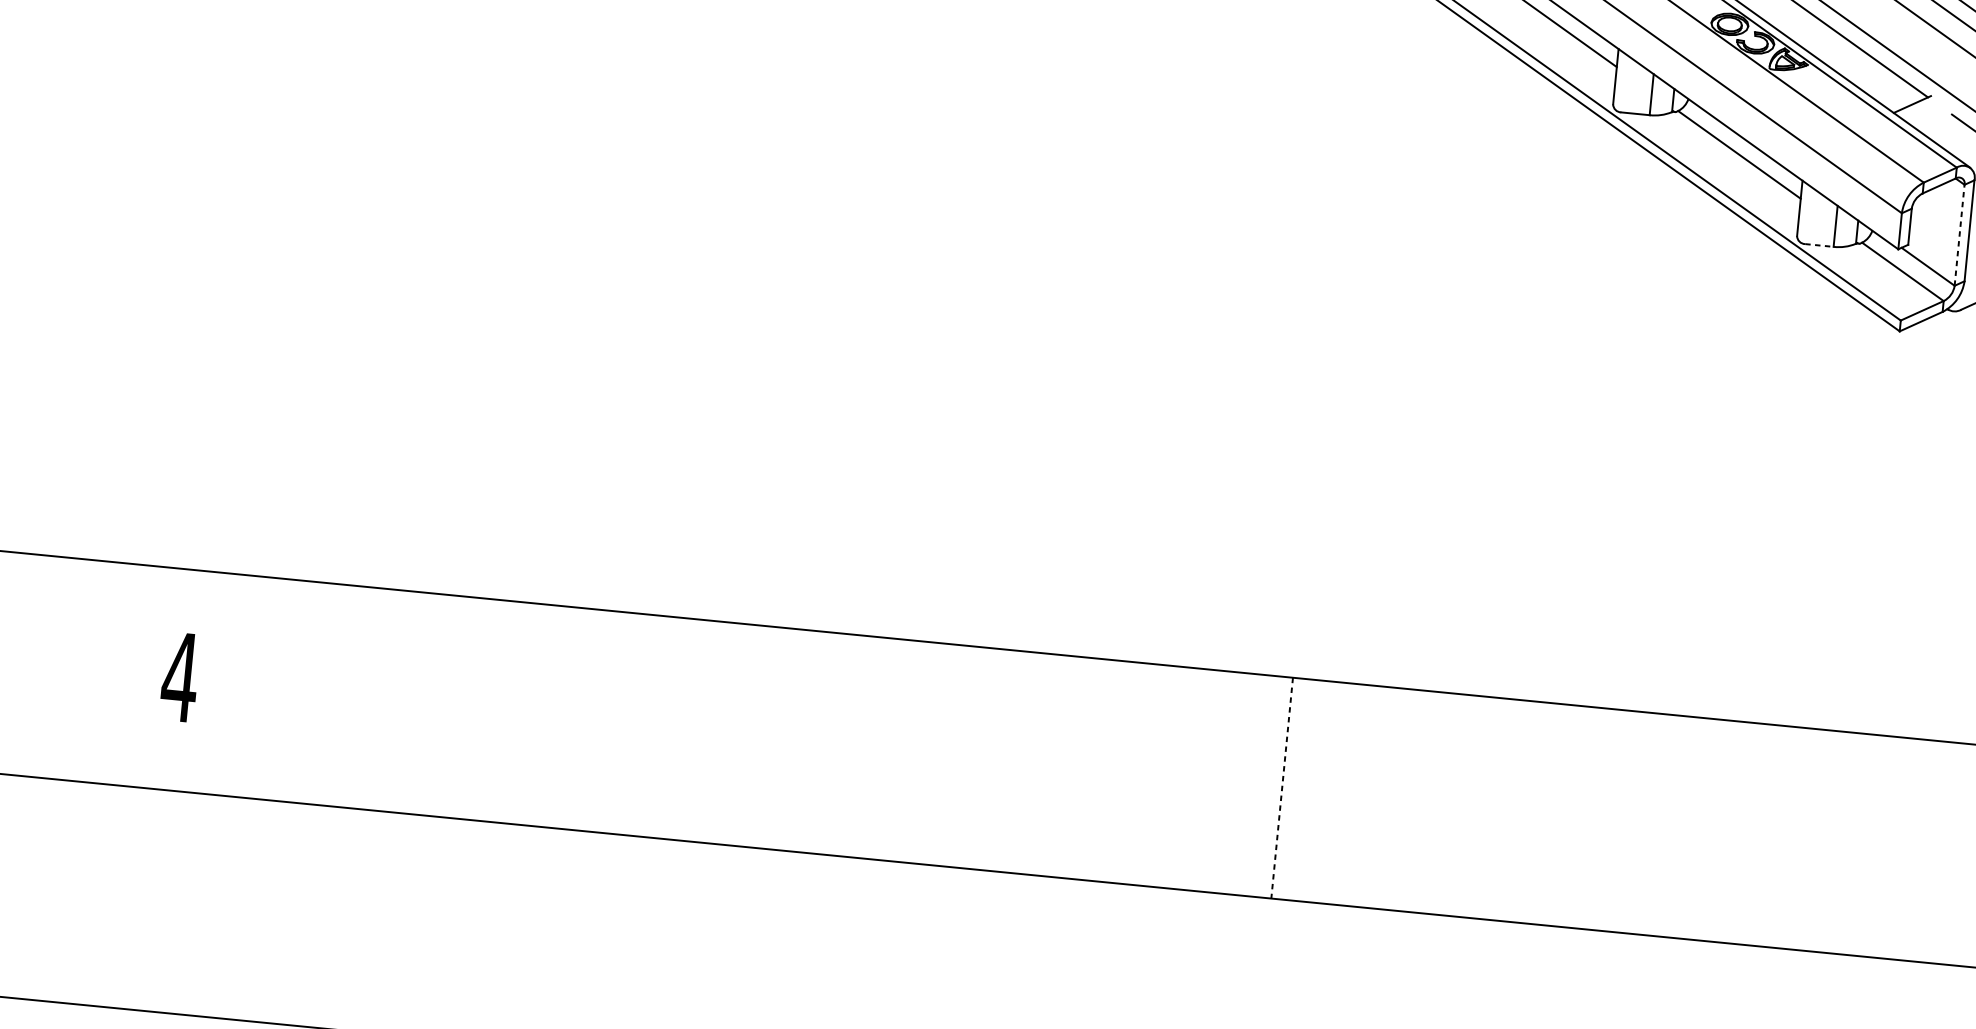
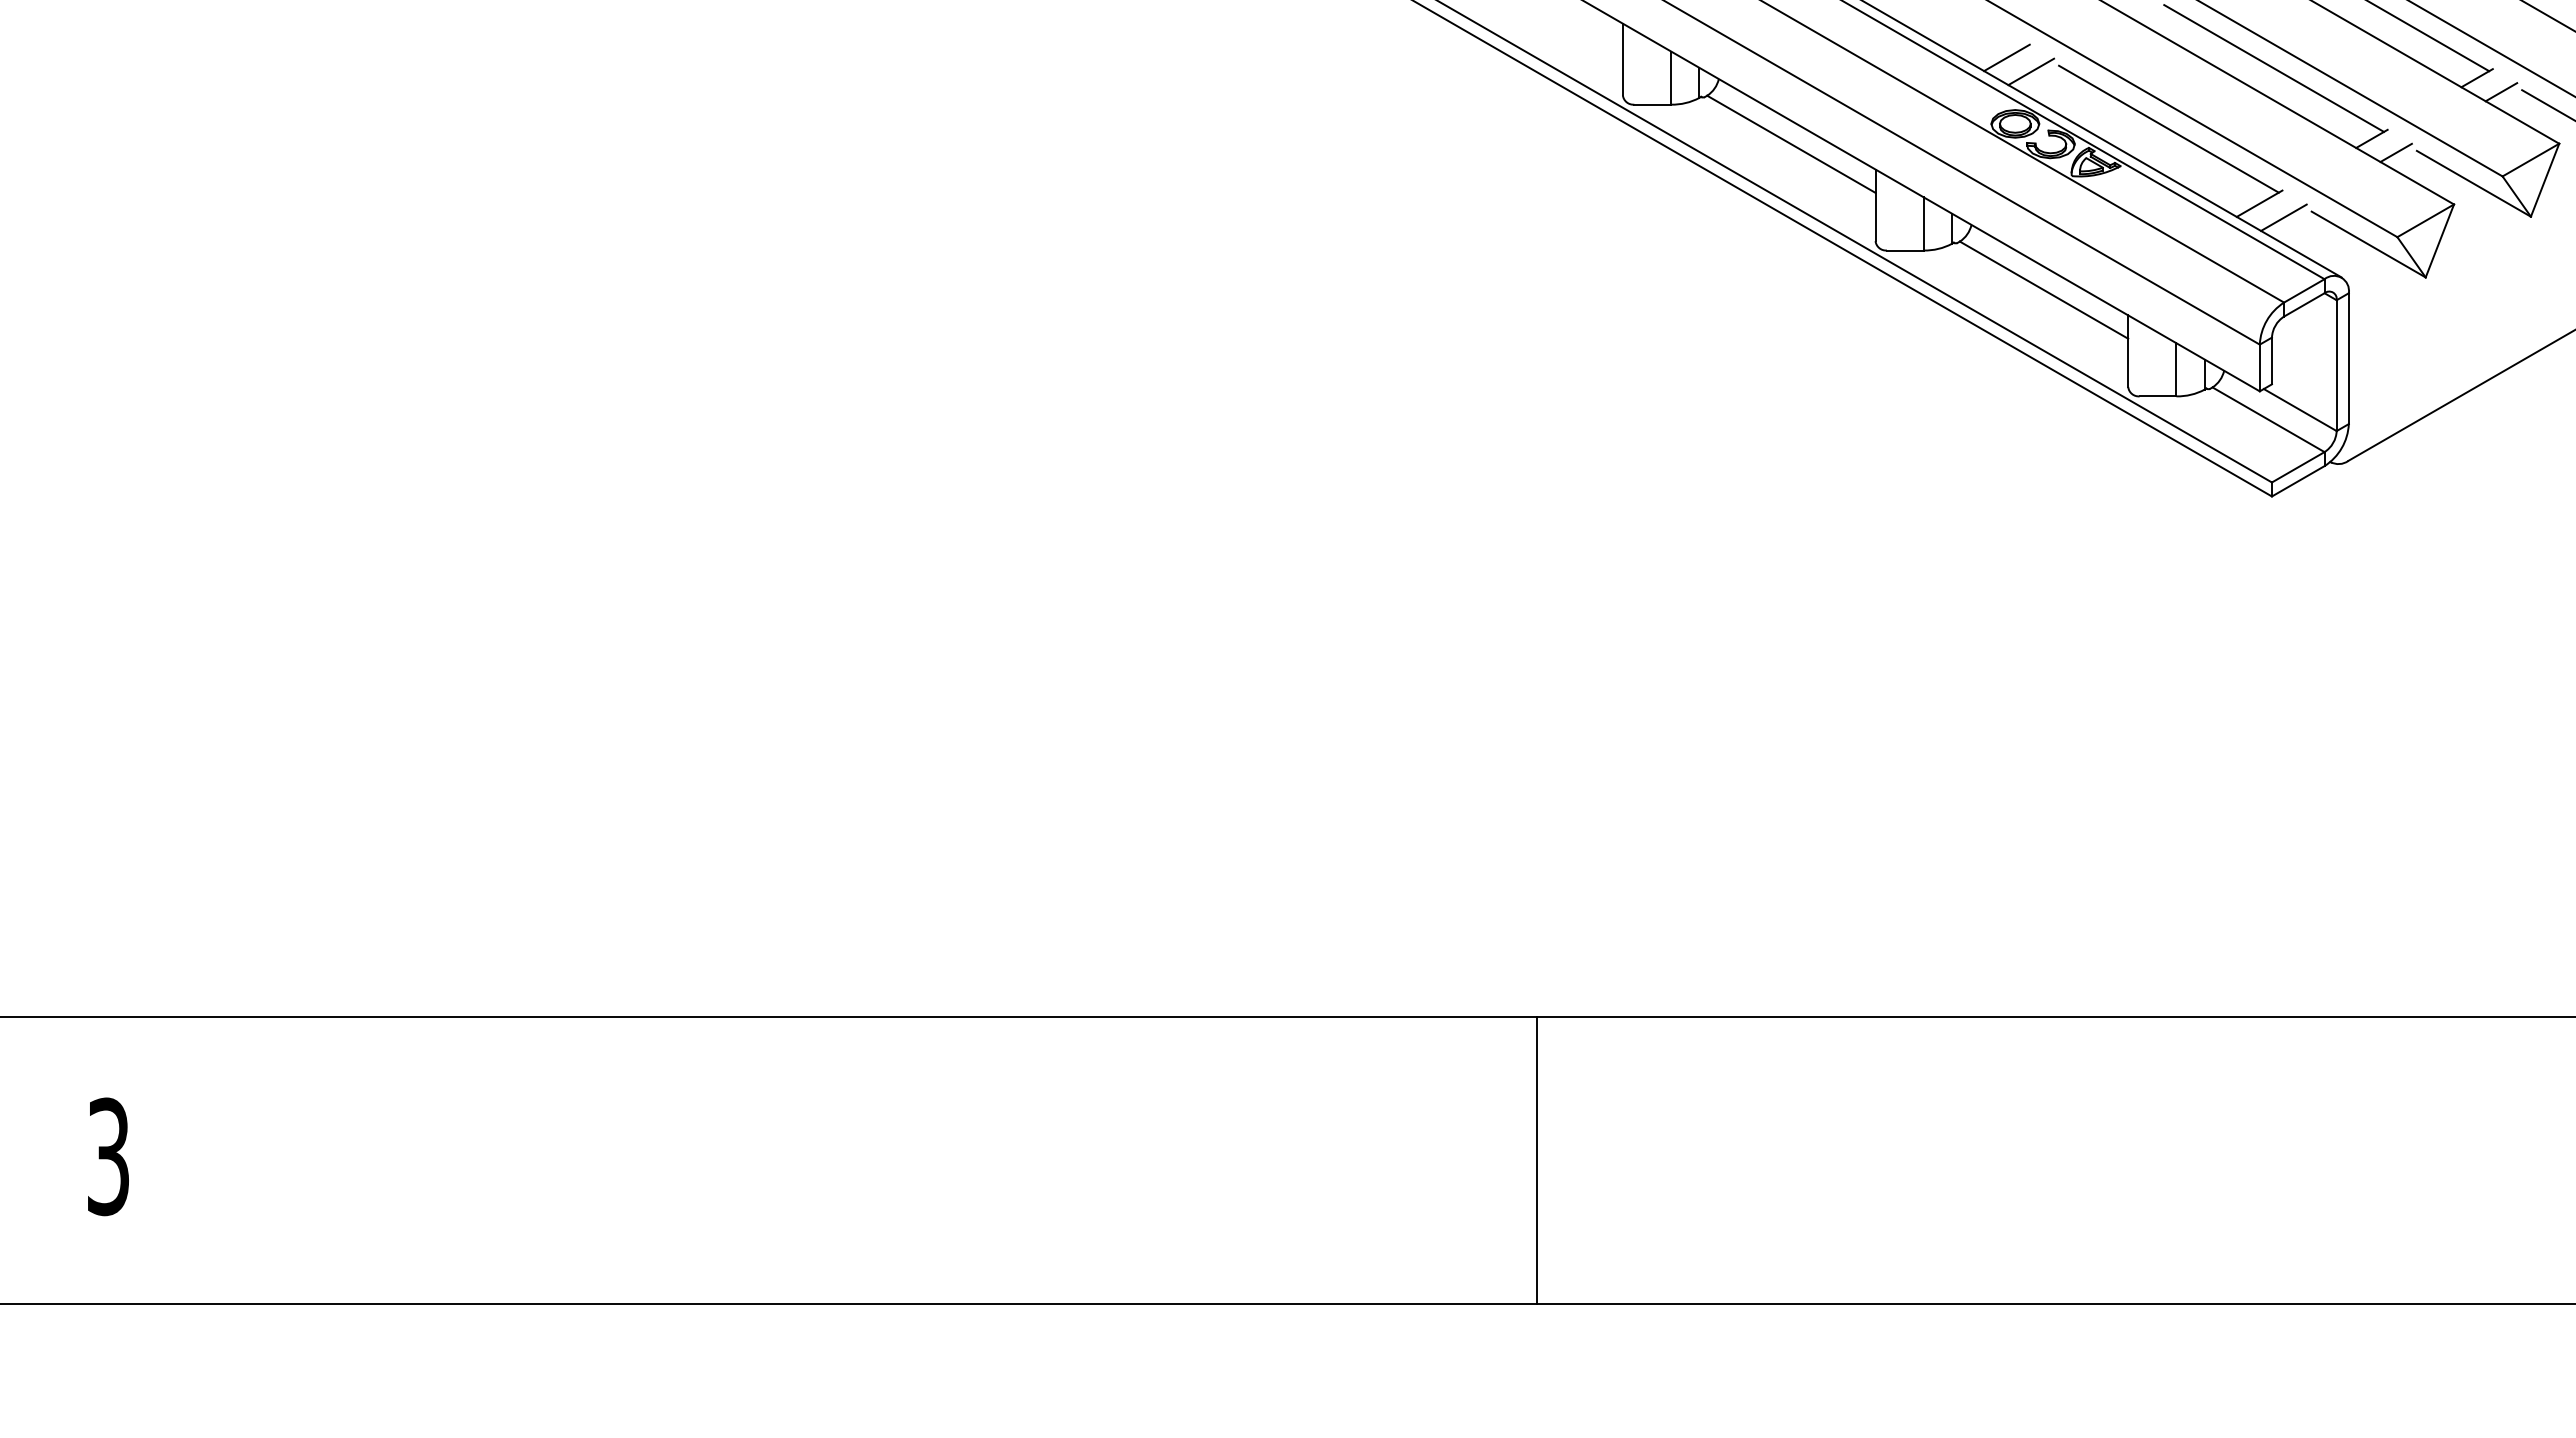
line: (1929, 116) -> (2283, 217), added
line: (1959, 235) -> (2336, 365), dashed -> solid
line: (1819, 245) -> (2158, 396), dashed -> solid
text: (180, 676) -> (108, 1156), 4 -> 3
line: (1281, 788) -> (1536, 1161), dashed -> solid

